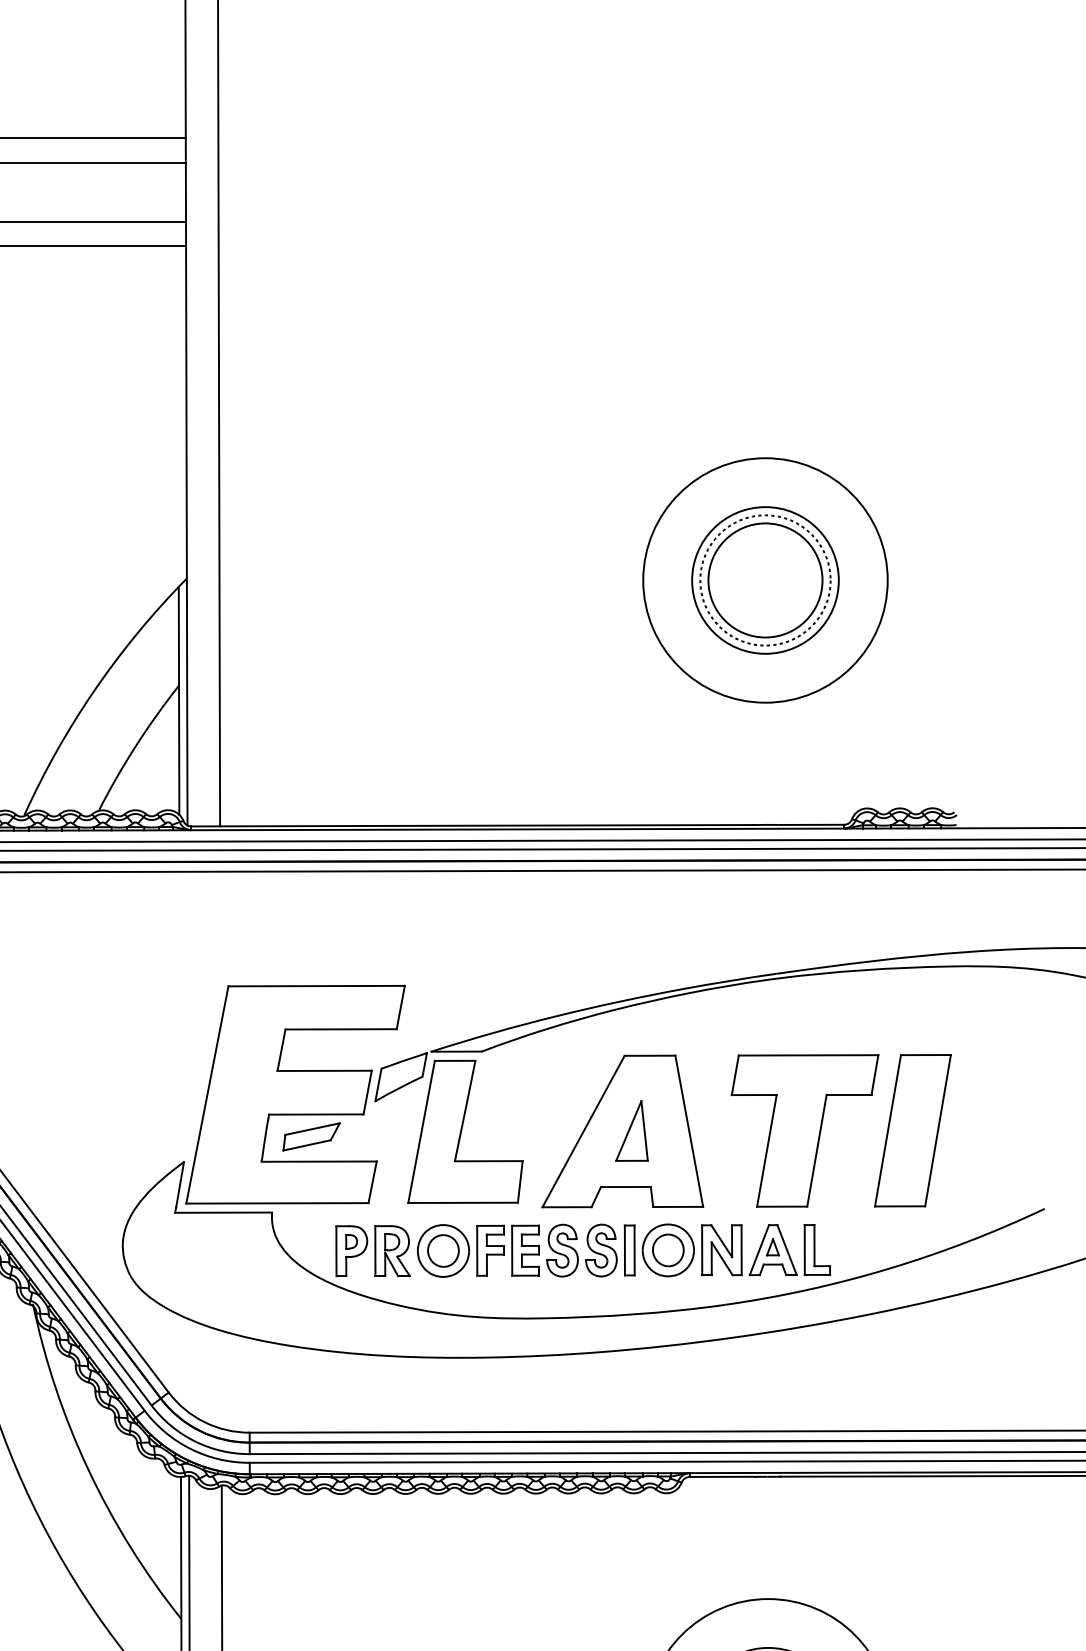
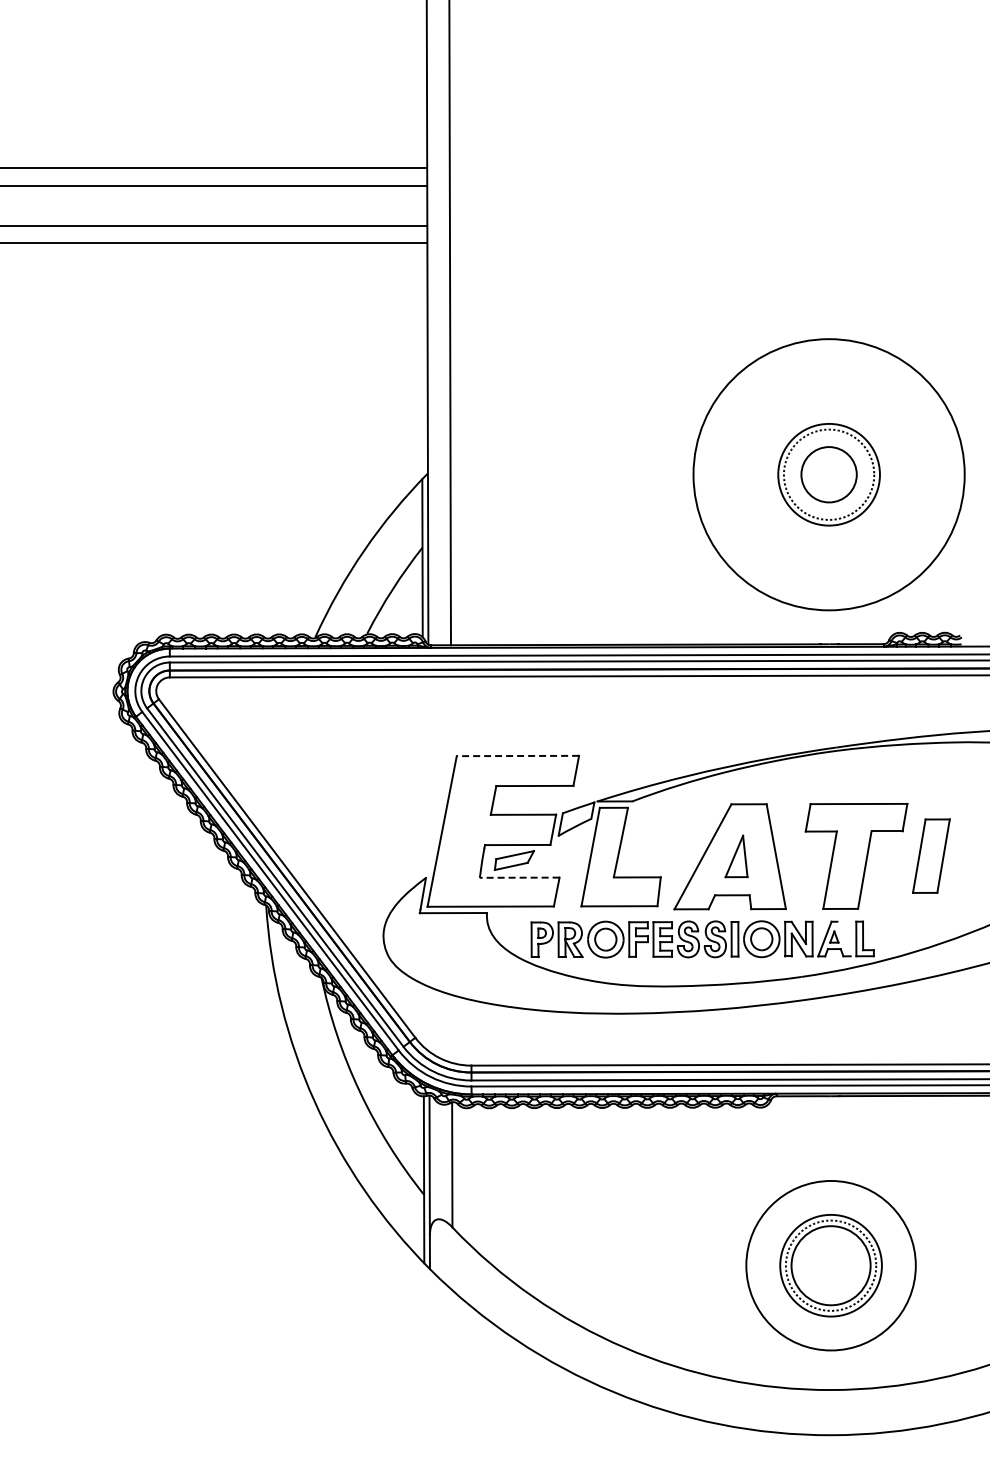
circle: (764, 580) -> (828, 474), size x0.7
circle: (764, 580) -> (828, 474), size x1.6
line: (316, 986) -> (517, 756), solid -> dashed
part: (913, 1129) -> (931, 855), size x0.7
line: (318, 1161) -> (519, 877), solid -> dashed
line: (786, 1249) -> (843, 938), removed

